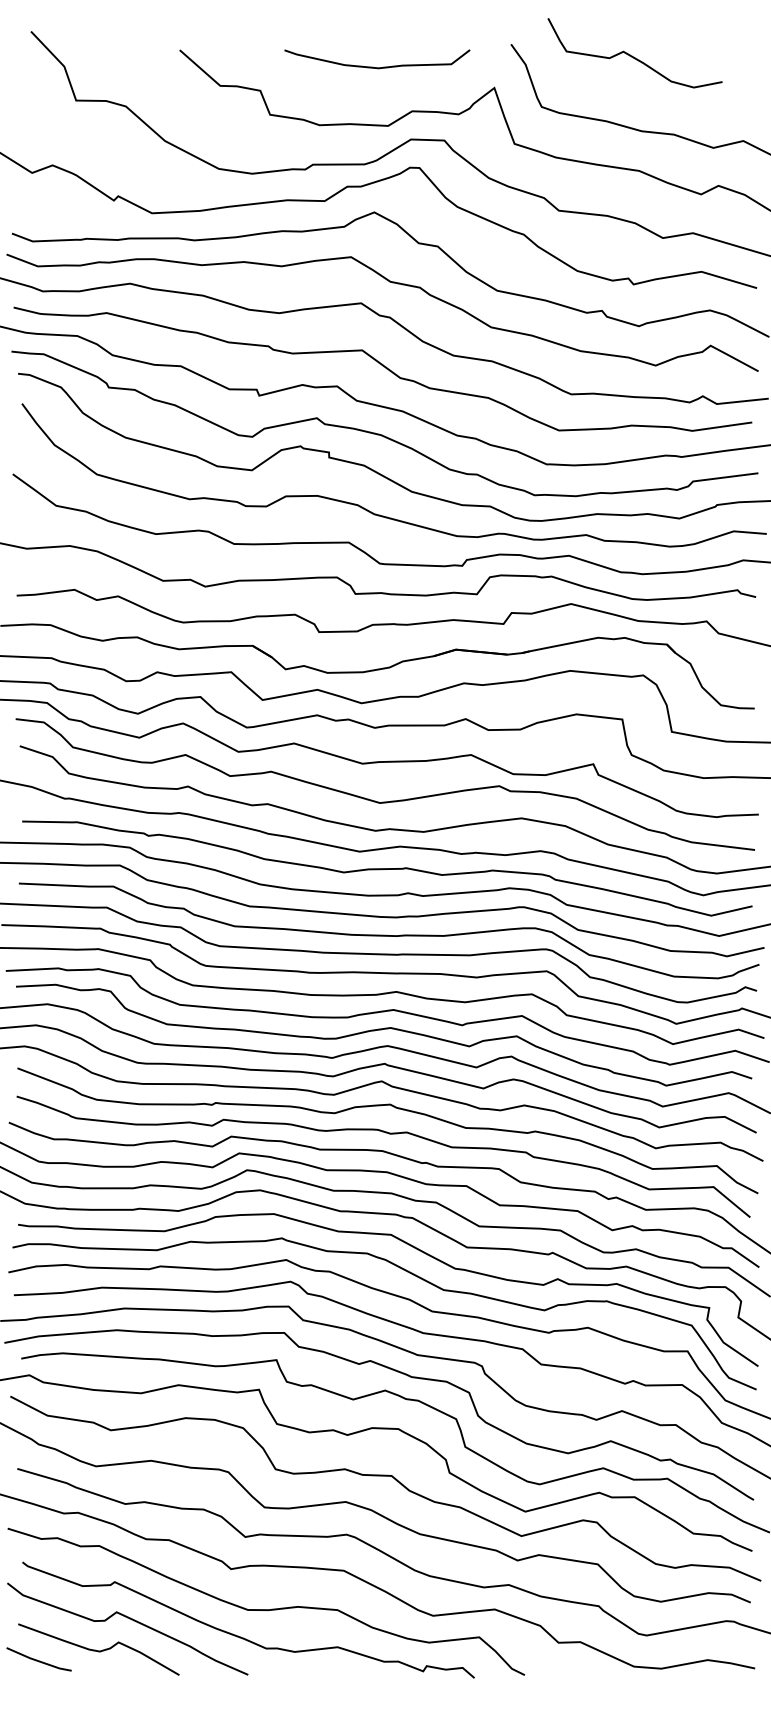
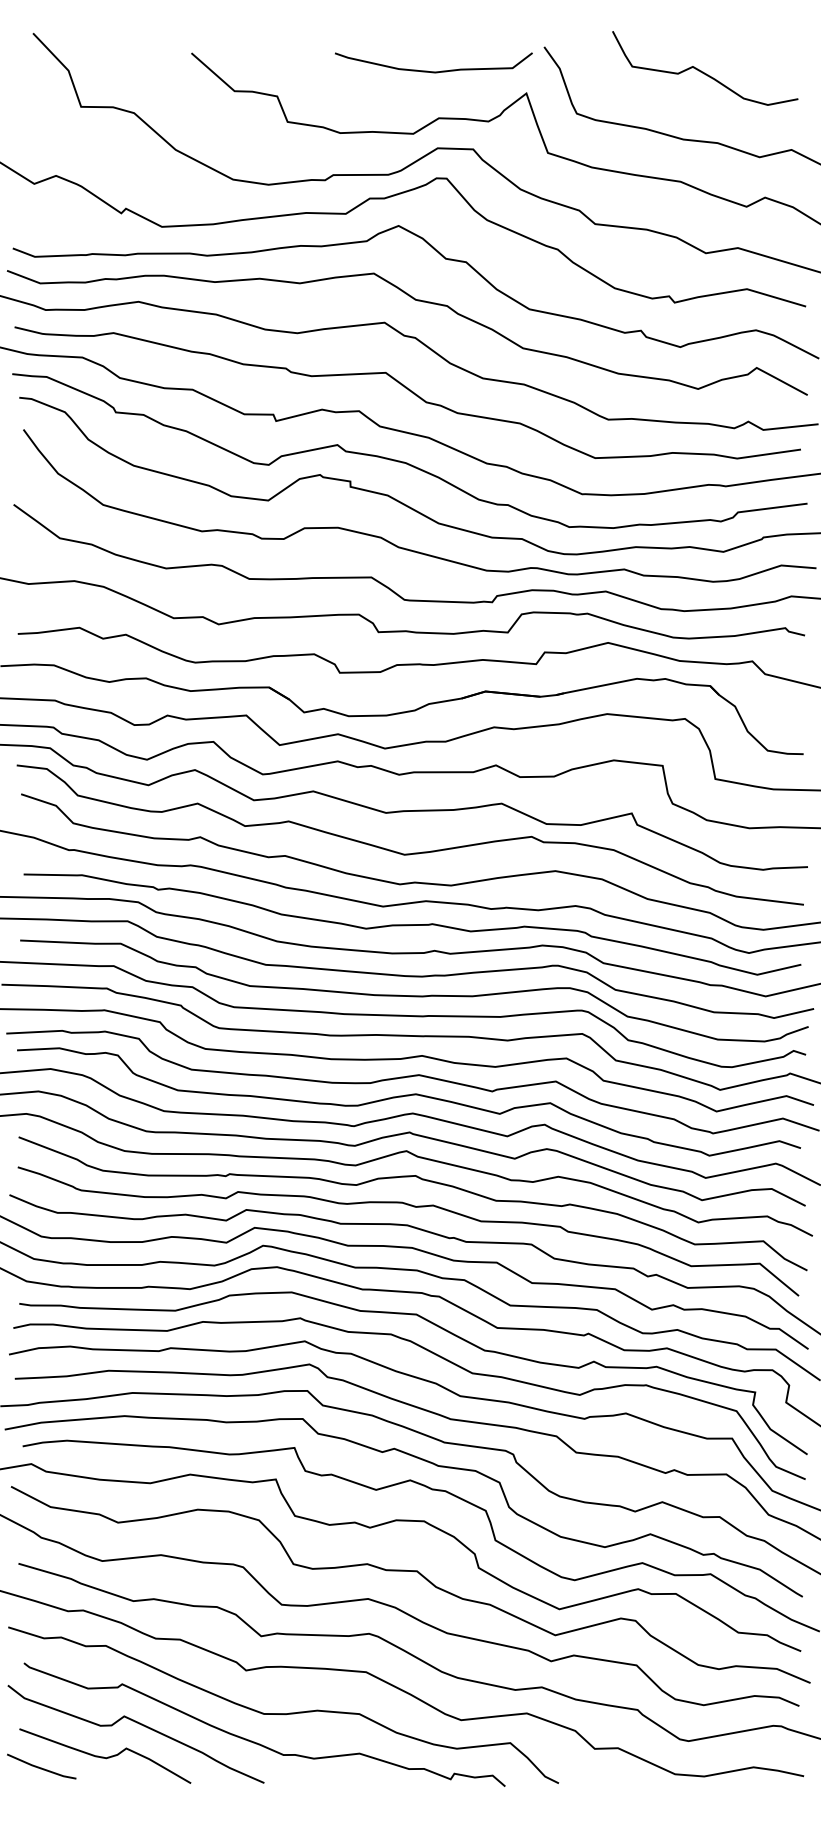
curve: (633, 56) -> (703, 71), moved
curve: (377, 67) -> (433, 71), moved

